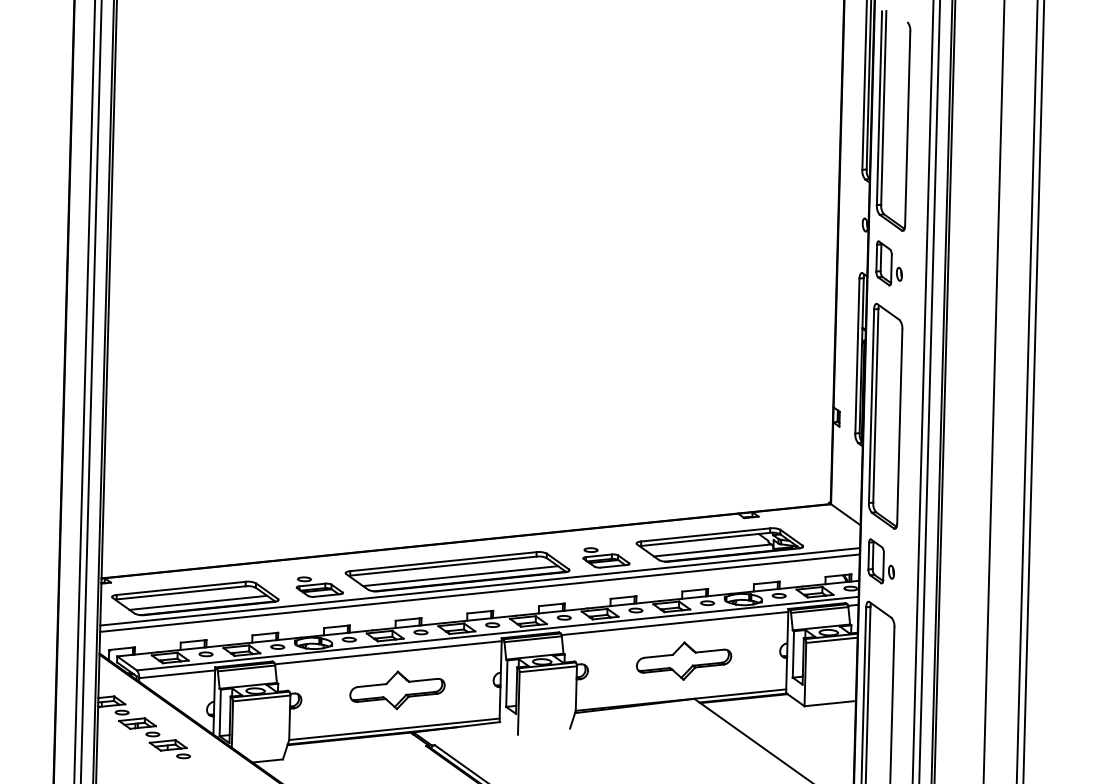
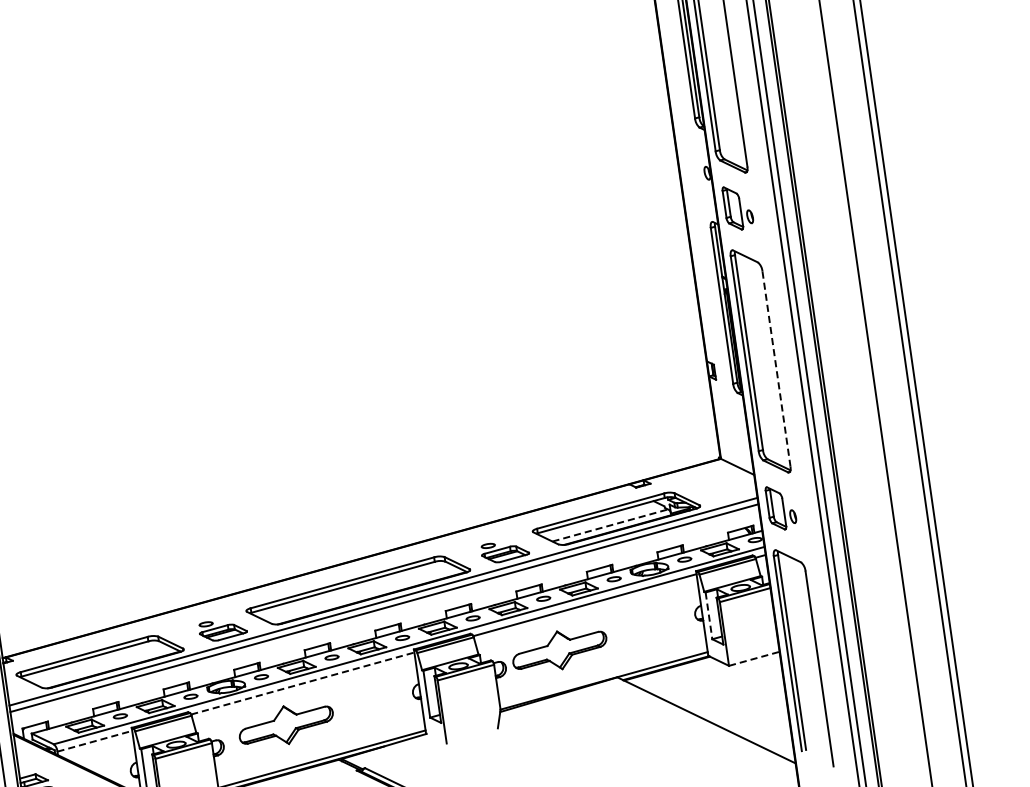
line: (899, 426) -> (776, 369), solid -> dashed
line: (712, 550) -> (610, 525), solid -> dashed
line: (460, 576) -> (362, 594), removed
line: (198, 602) -> (103, 665), removed
line: (388, 652) -> (302, 683), solid -> dashed
line: (793, 654) -> (709, 615), solid -> dashed
part: (684, 660) -> (560, 649), moved
line: (177, 674) -> (95, 741), solid -> dashed
part: (397, 690) -> (286, 725), moved
line: (830, 703) -> (754, 658), solid -> dashed

